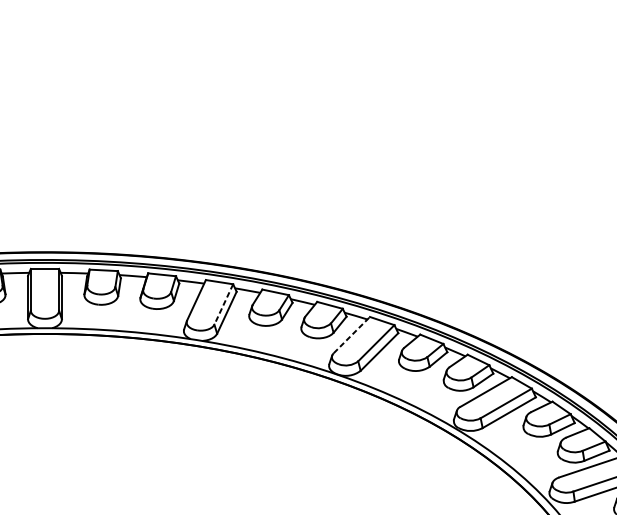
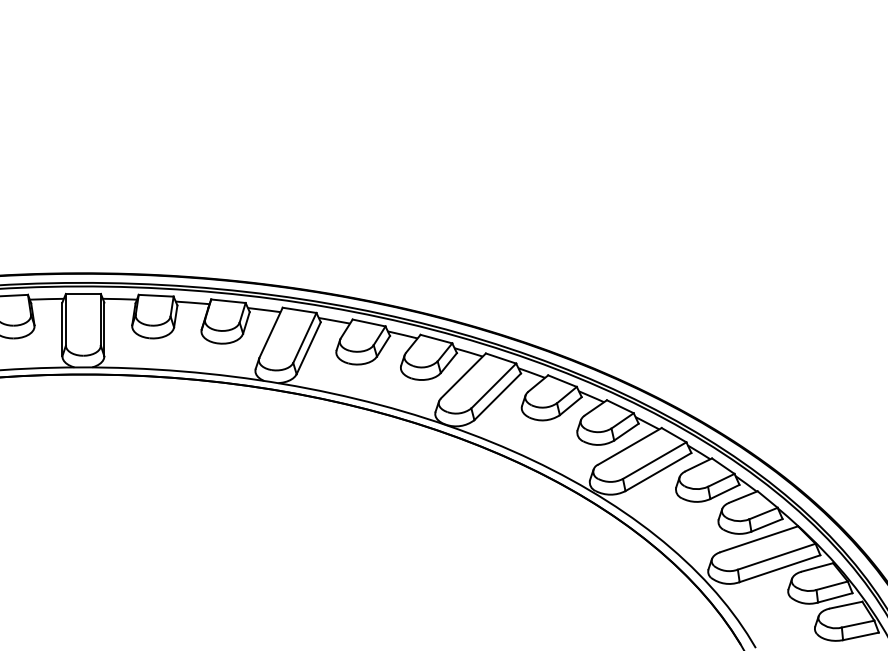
line: (223, 304) -> (304, 337), dashed -> solid
line: (351, 334) -> (463, 375), dashed -> solid

